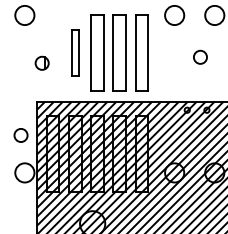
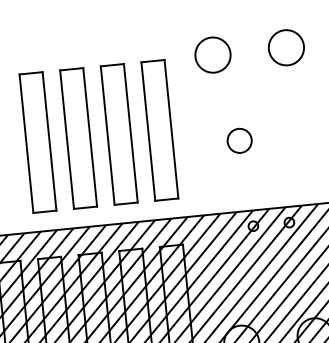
part: (75, 52) -> (38, 140), size x1.67
circle: (200, 56) -> (239, 139), moved

